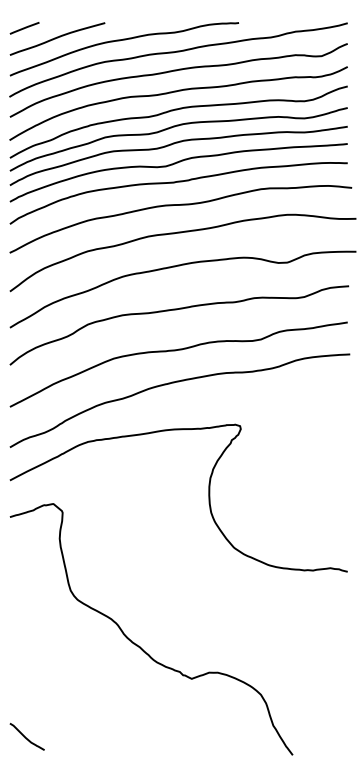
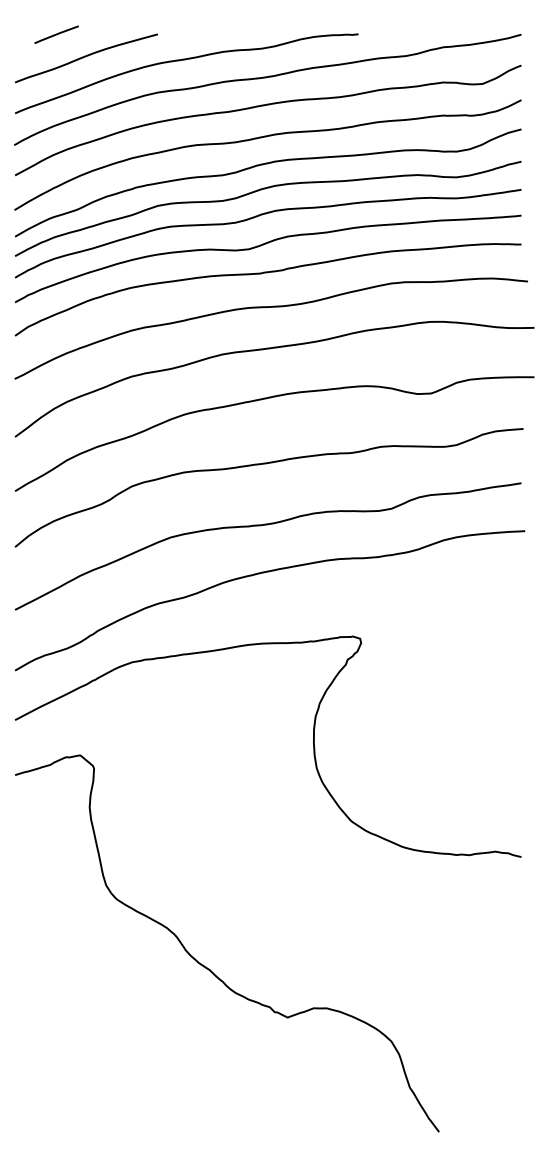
line: (24, 28) -> (56, 35), moved
curve: (25, 736) -> (38, 1103), removed

